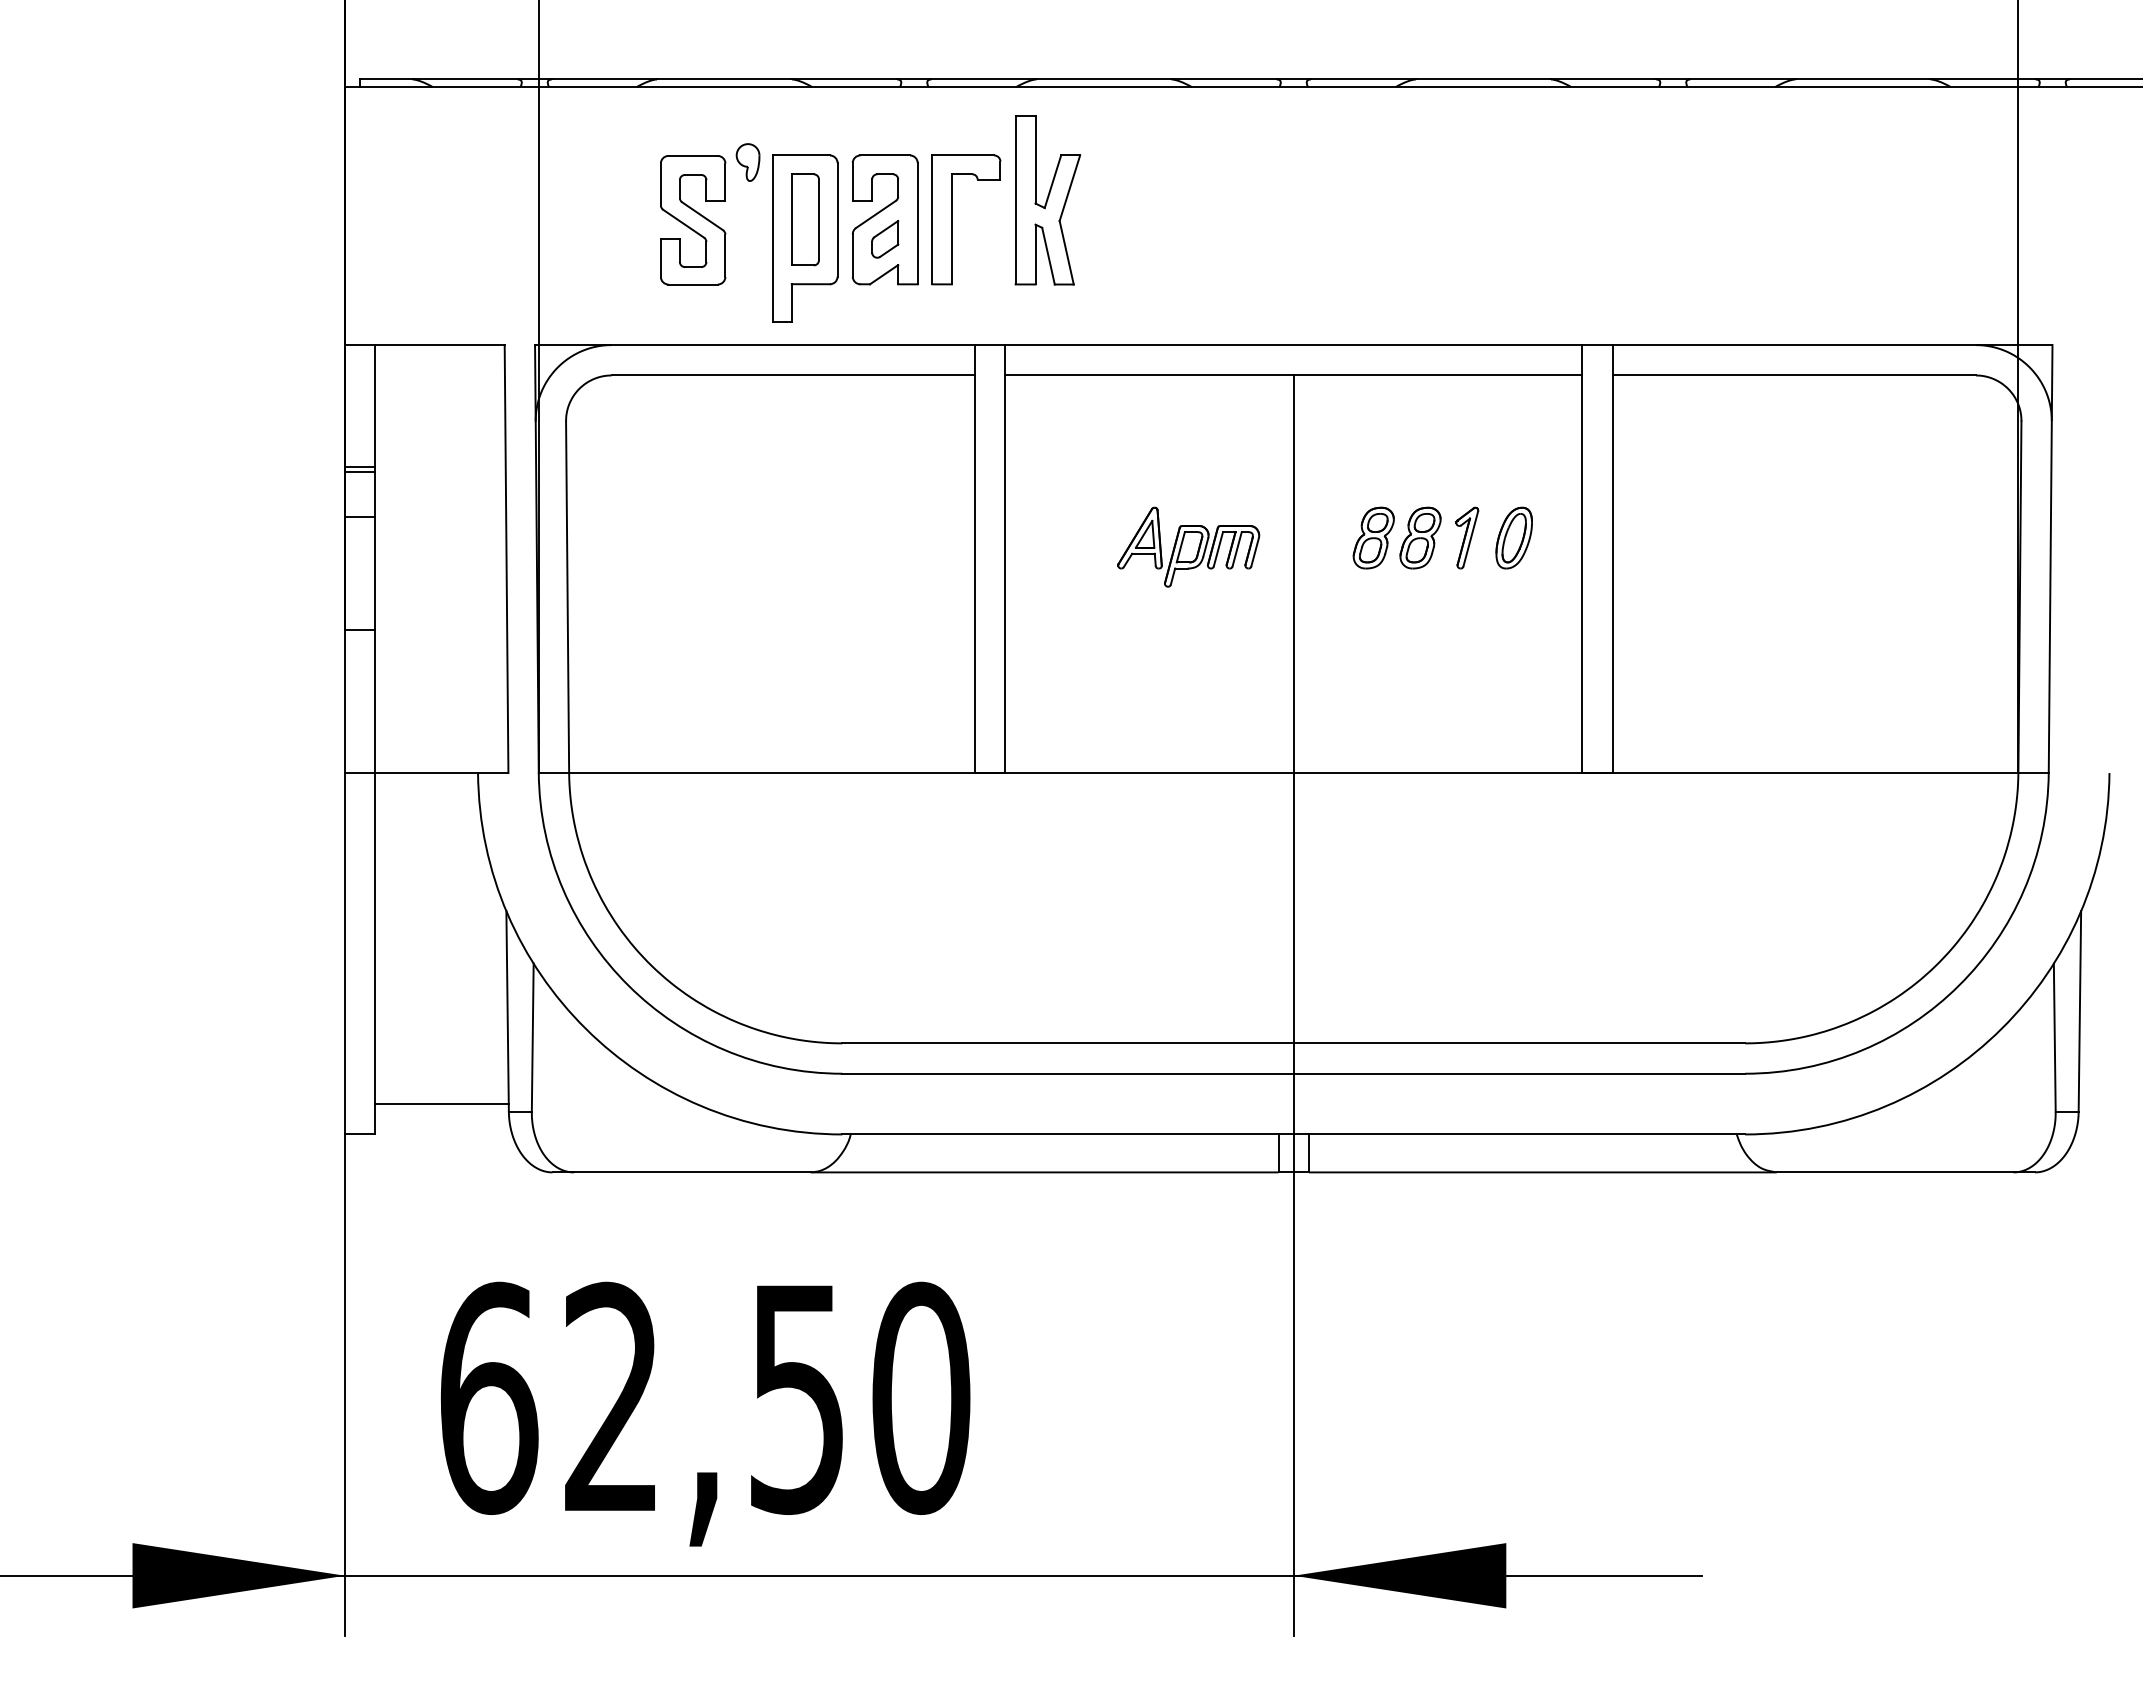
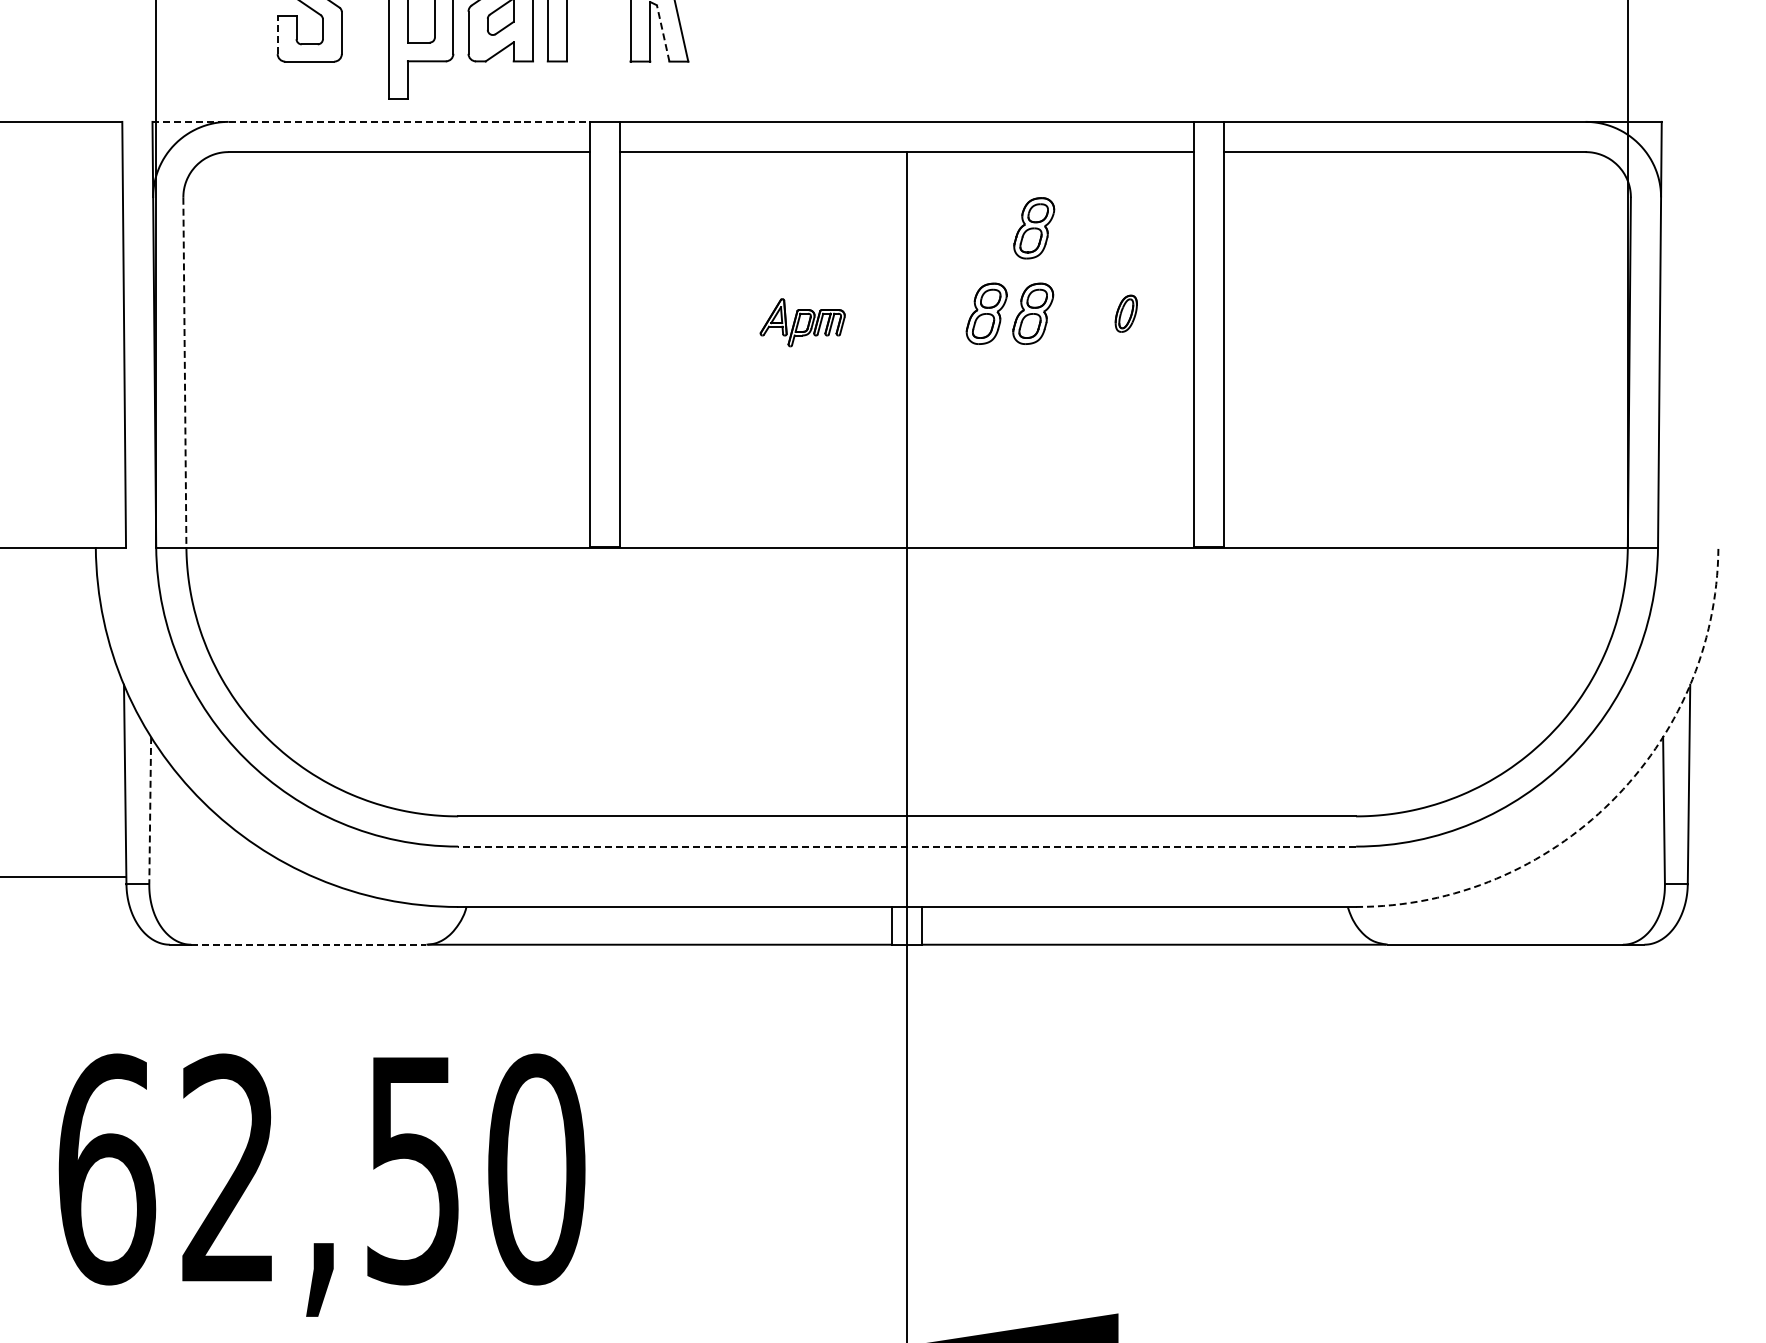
line: (1048, 255) -> (663, 32), solid -> dashed
line: (660, 257) -> (277, 34), solid -> dashed
line: (755, 345) -> (371, 122), solid -> dashed
part: (1421, 451) -> (1034, 227), added
part: (1467, 537) -> (1079, 313), removed
part: (1513, 537) -> (1125, 313), size x0.6
part: (1188, 546) -> (802, 322), size x0.6
line: (567, 596) -> (184, 371), solid -> dashed
arc: (2001, 1028) -> (1611, 801), solid -> dashed
line: (532, 1038) -> (149, 811), solid -> dashed
line: (1293, 1073) -> (906, 846), solid -> dashed
line: (692, 1172) -> (309, 944), solid -> dashed

